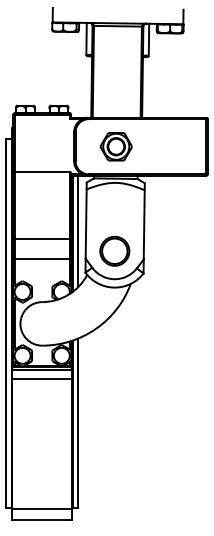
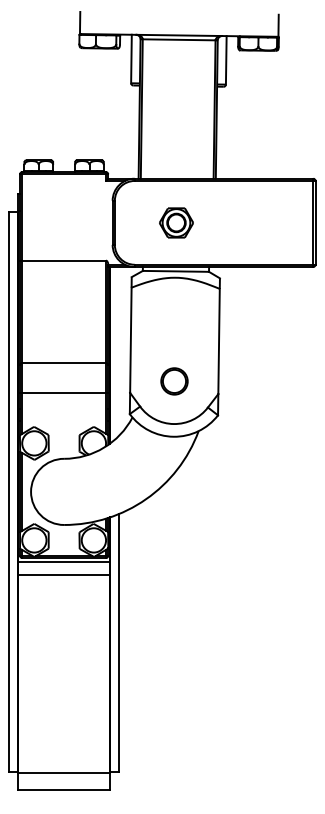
part: (115, 146) -> (175, 222), size x0.7
line: (78, 231) -> (119, 351), removed
part: (114, 250) -> (173, 380), size x0.6

